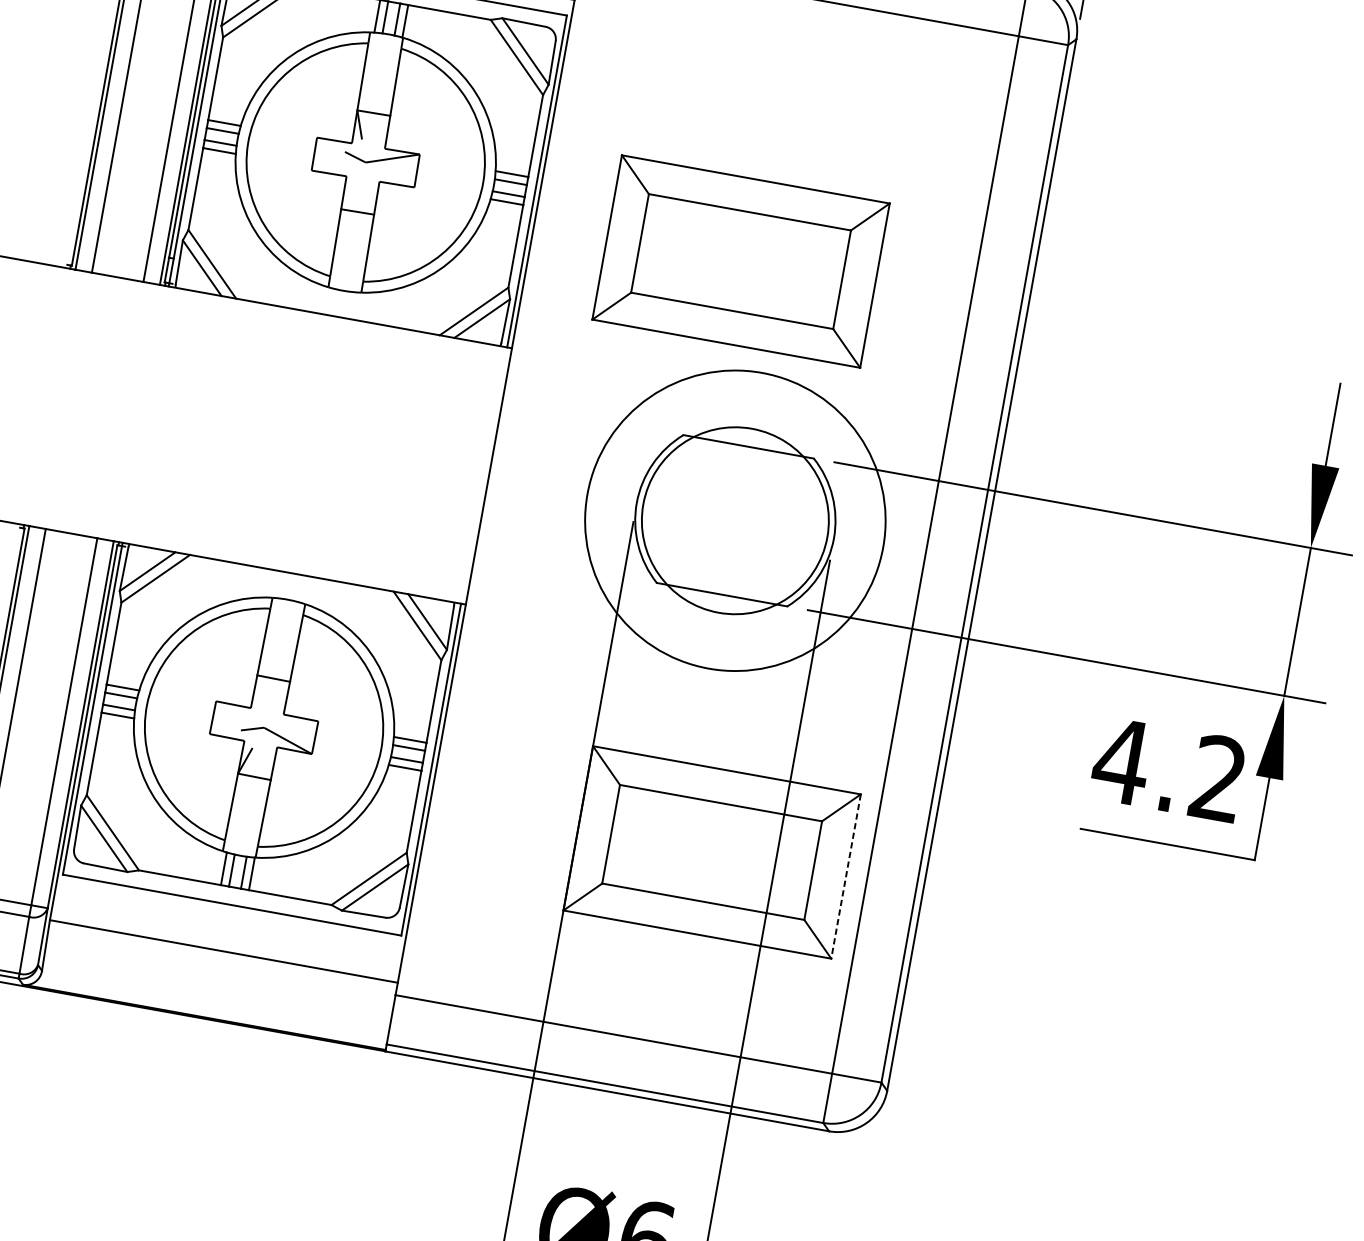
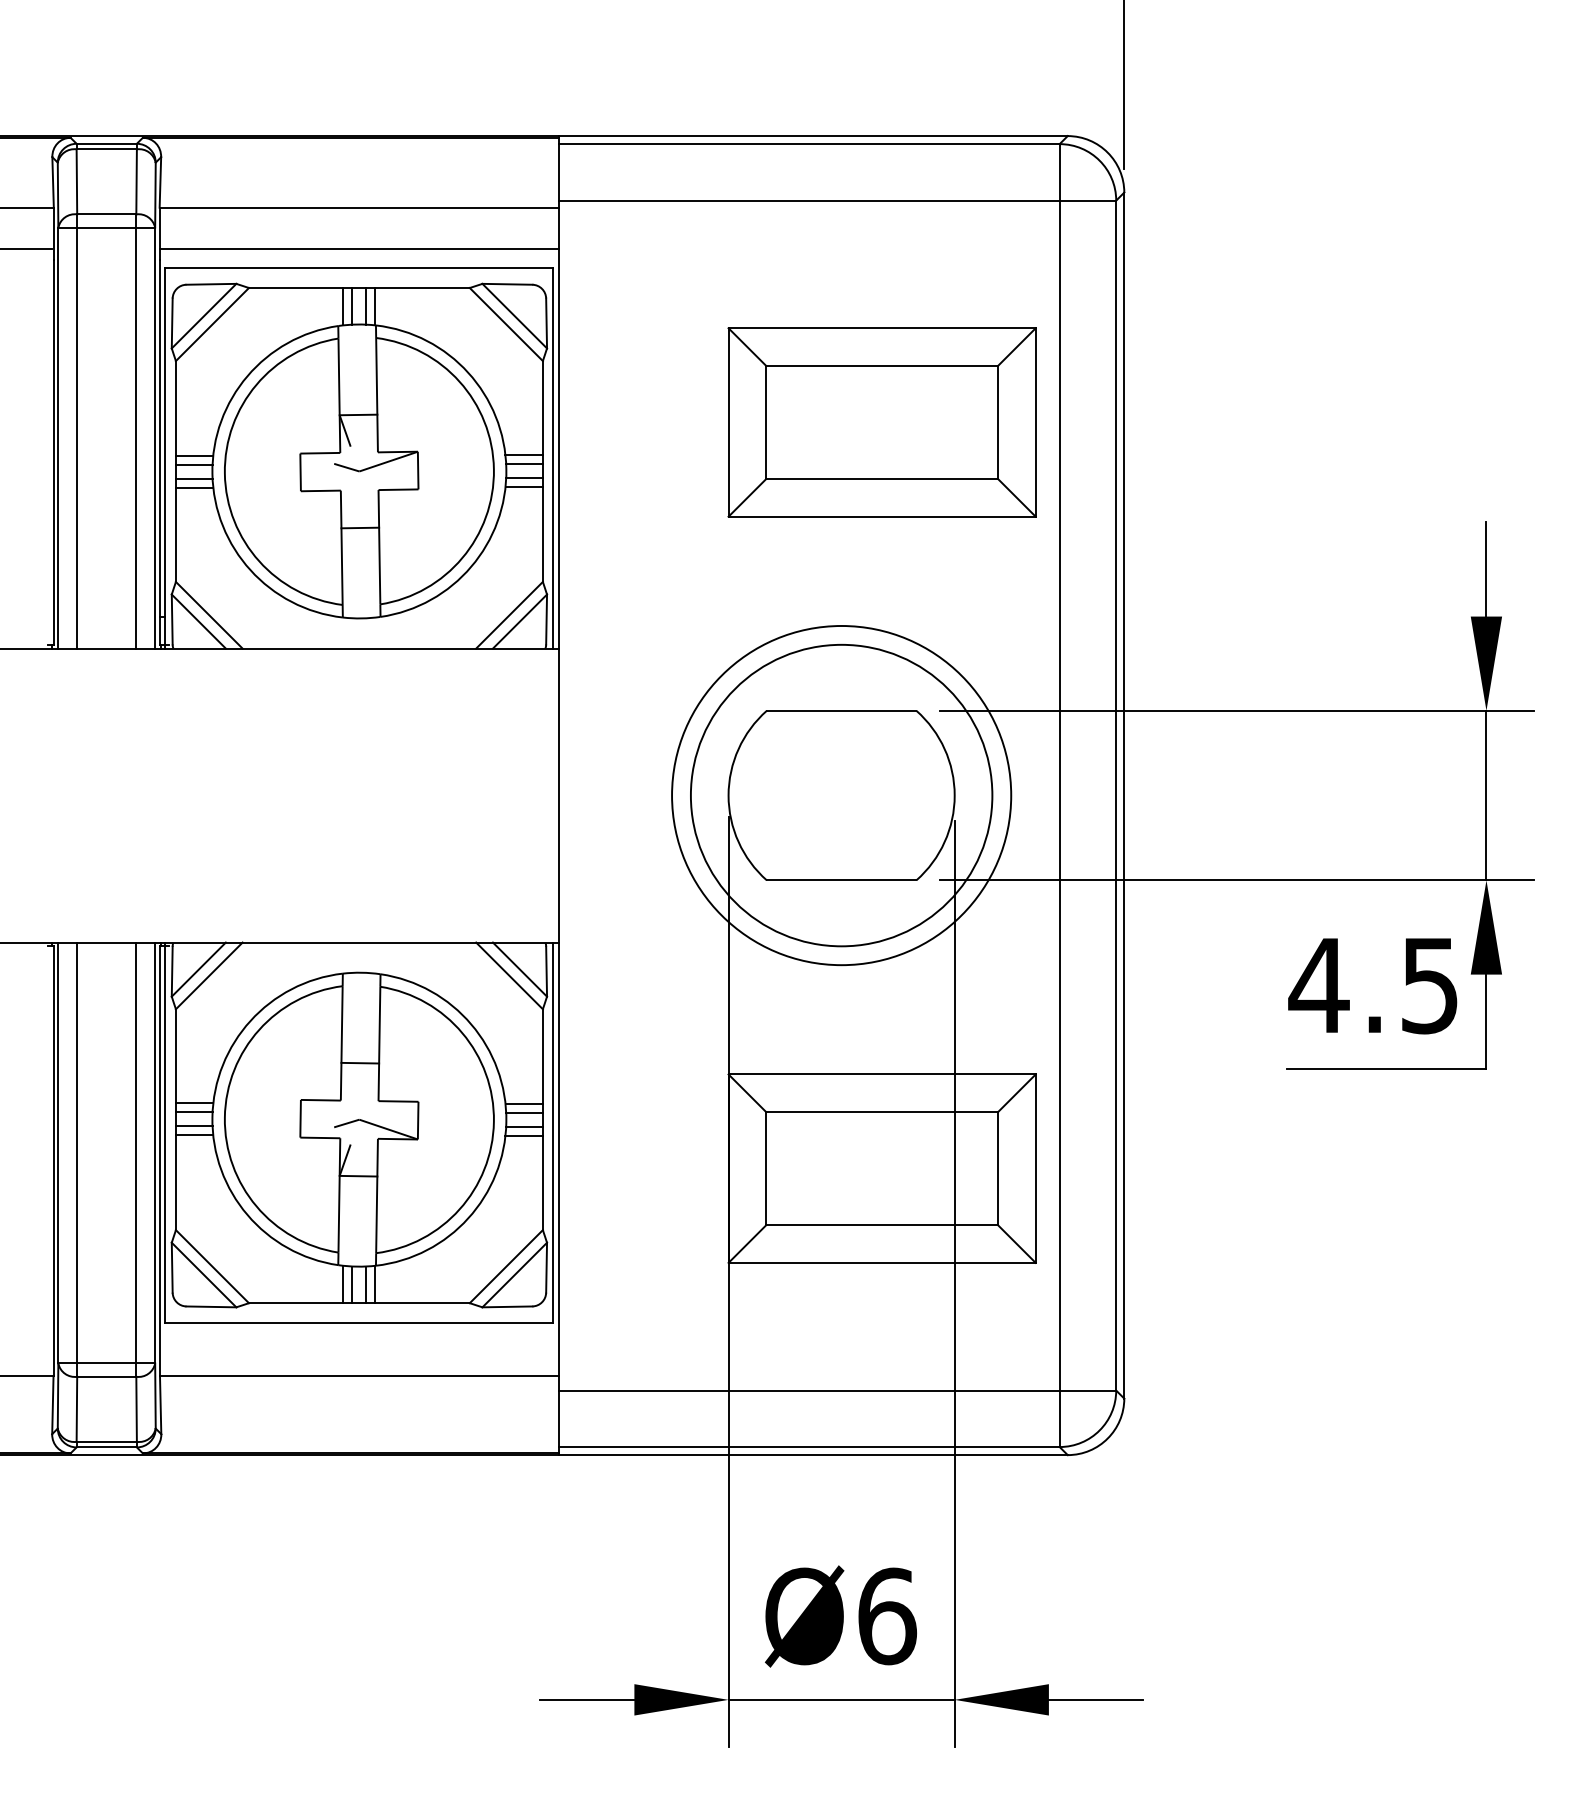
part: (740, 261) -> (881, 422), moved
circle: (735, 520) -> (841, 795), size x1.43
text: (1218, 778) -> (1429, 985), 4.2 -> 4.5
line: (845, 877) -> (1035, 1169), dashed -> solid

